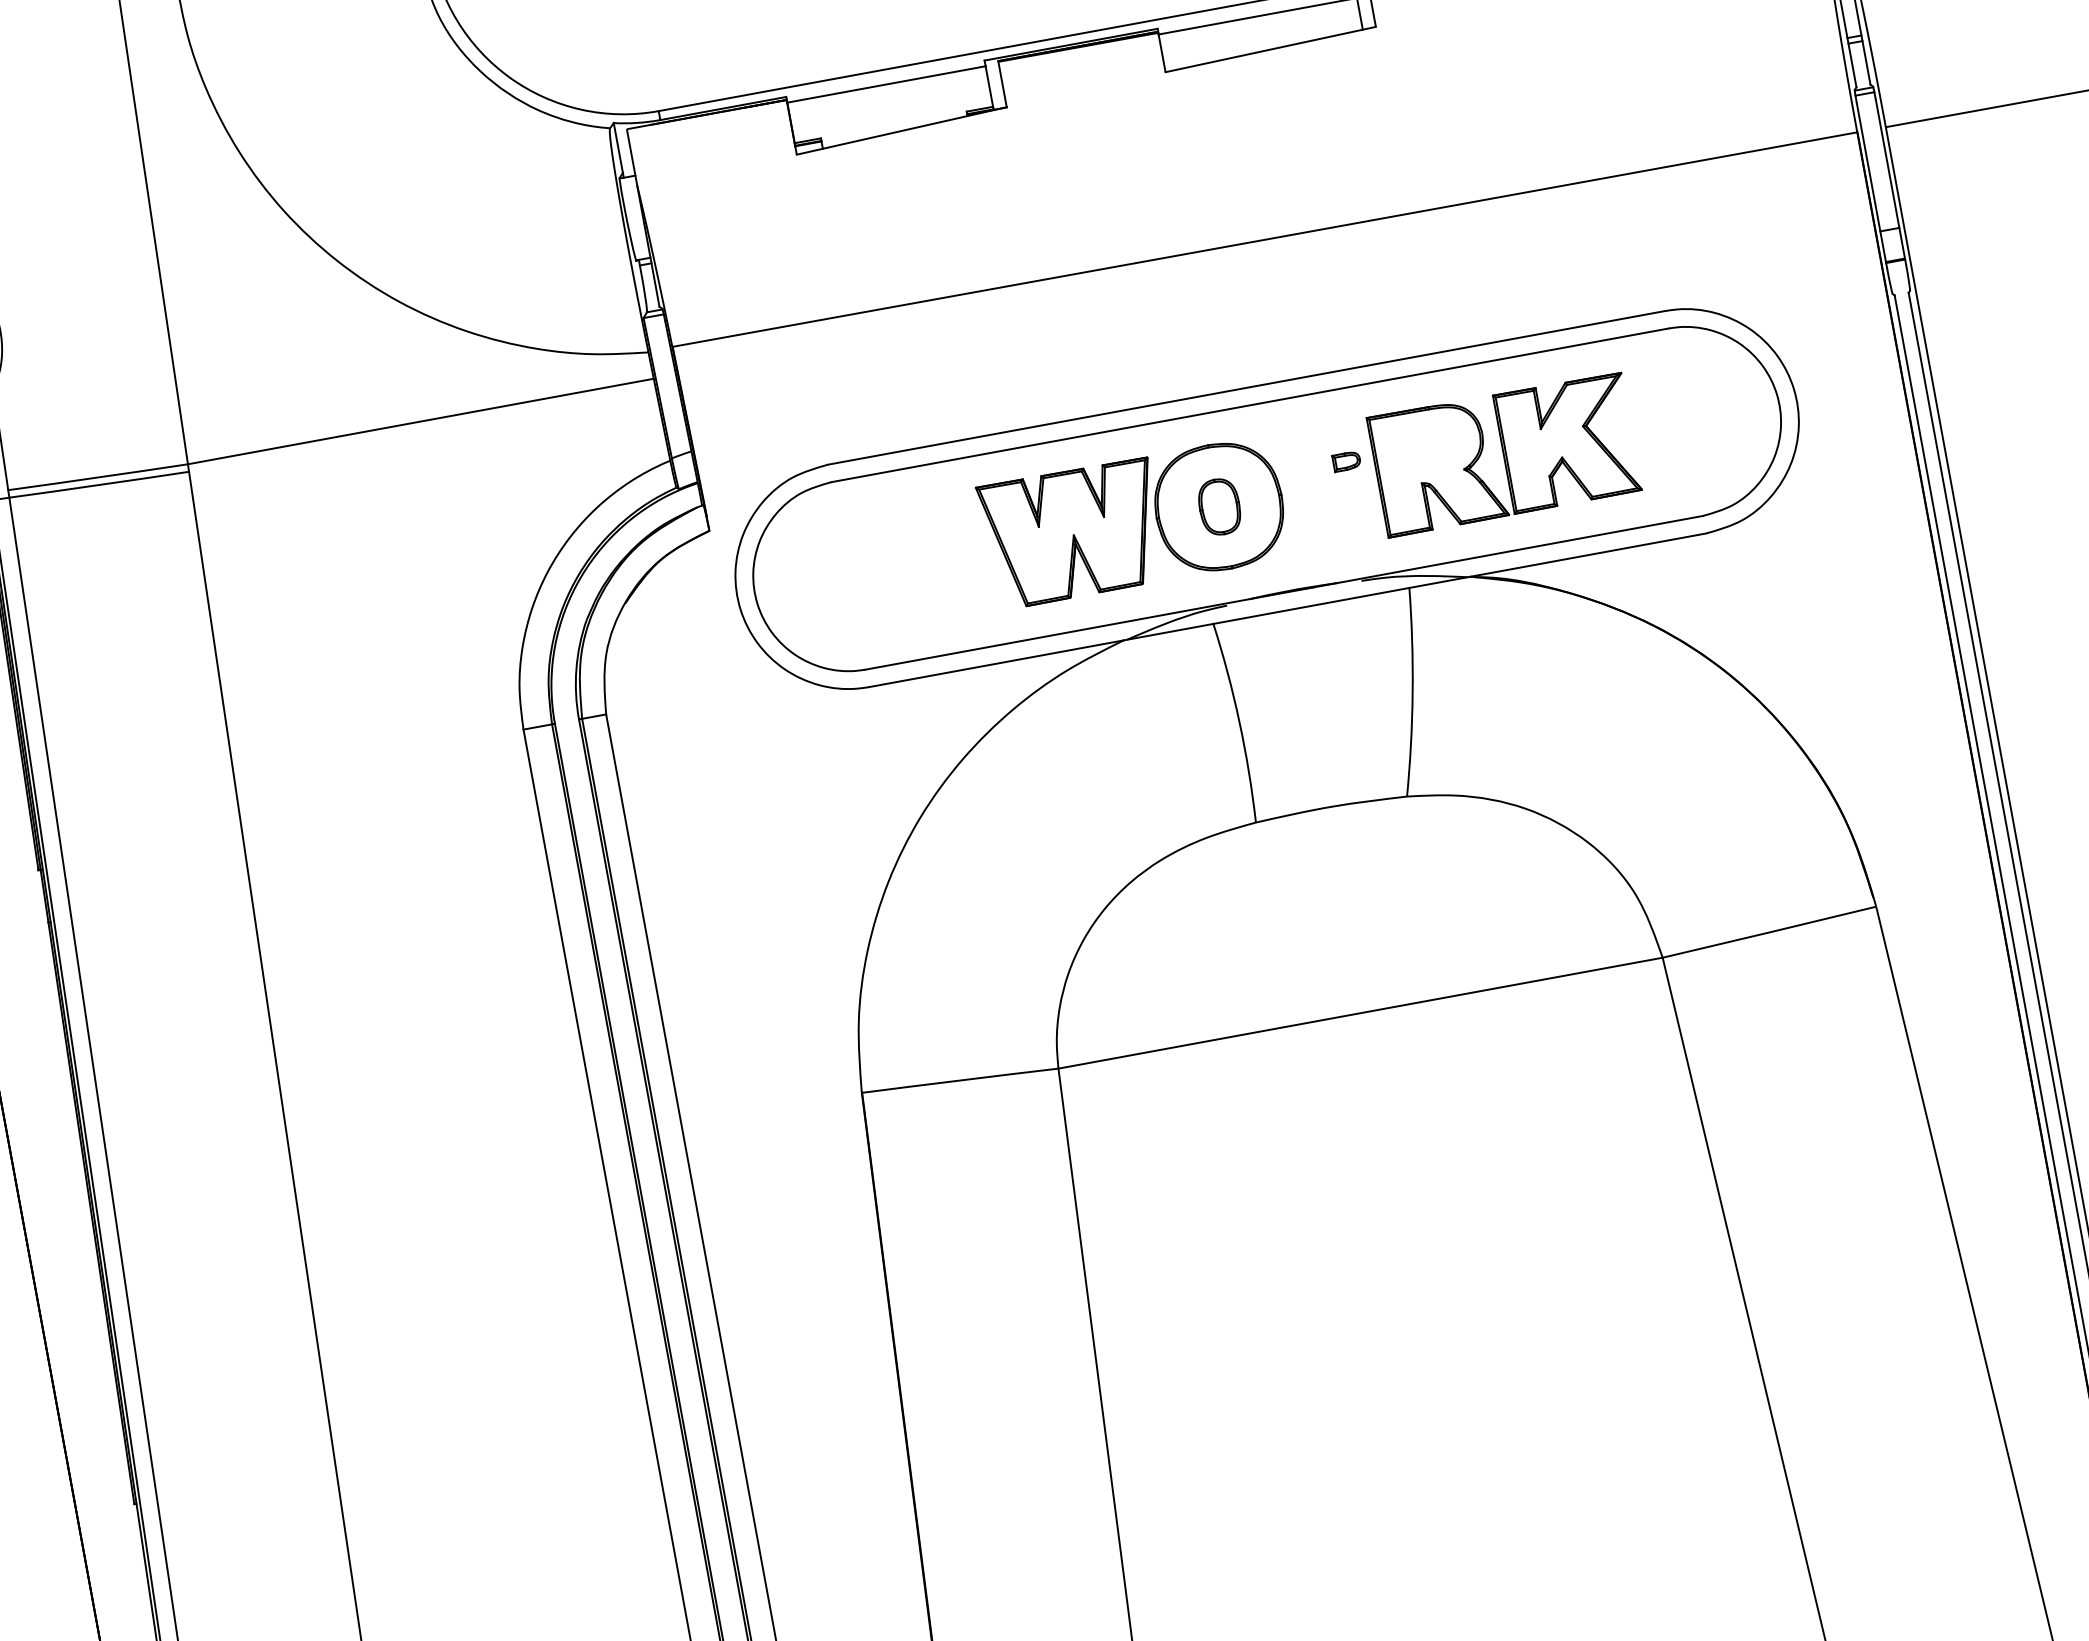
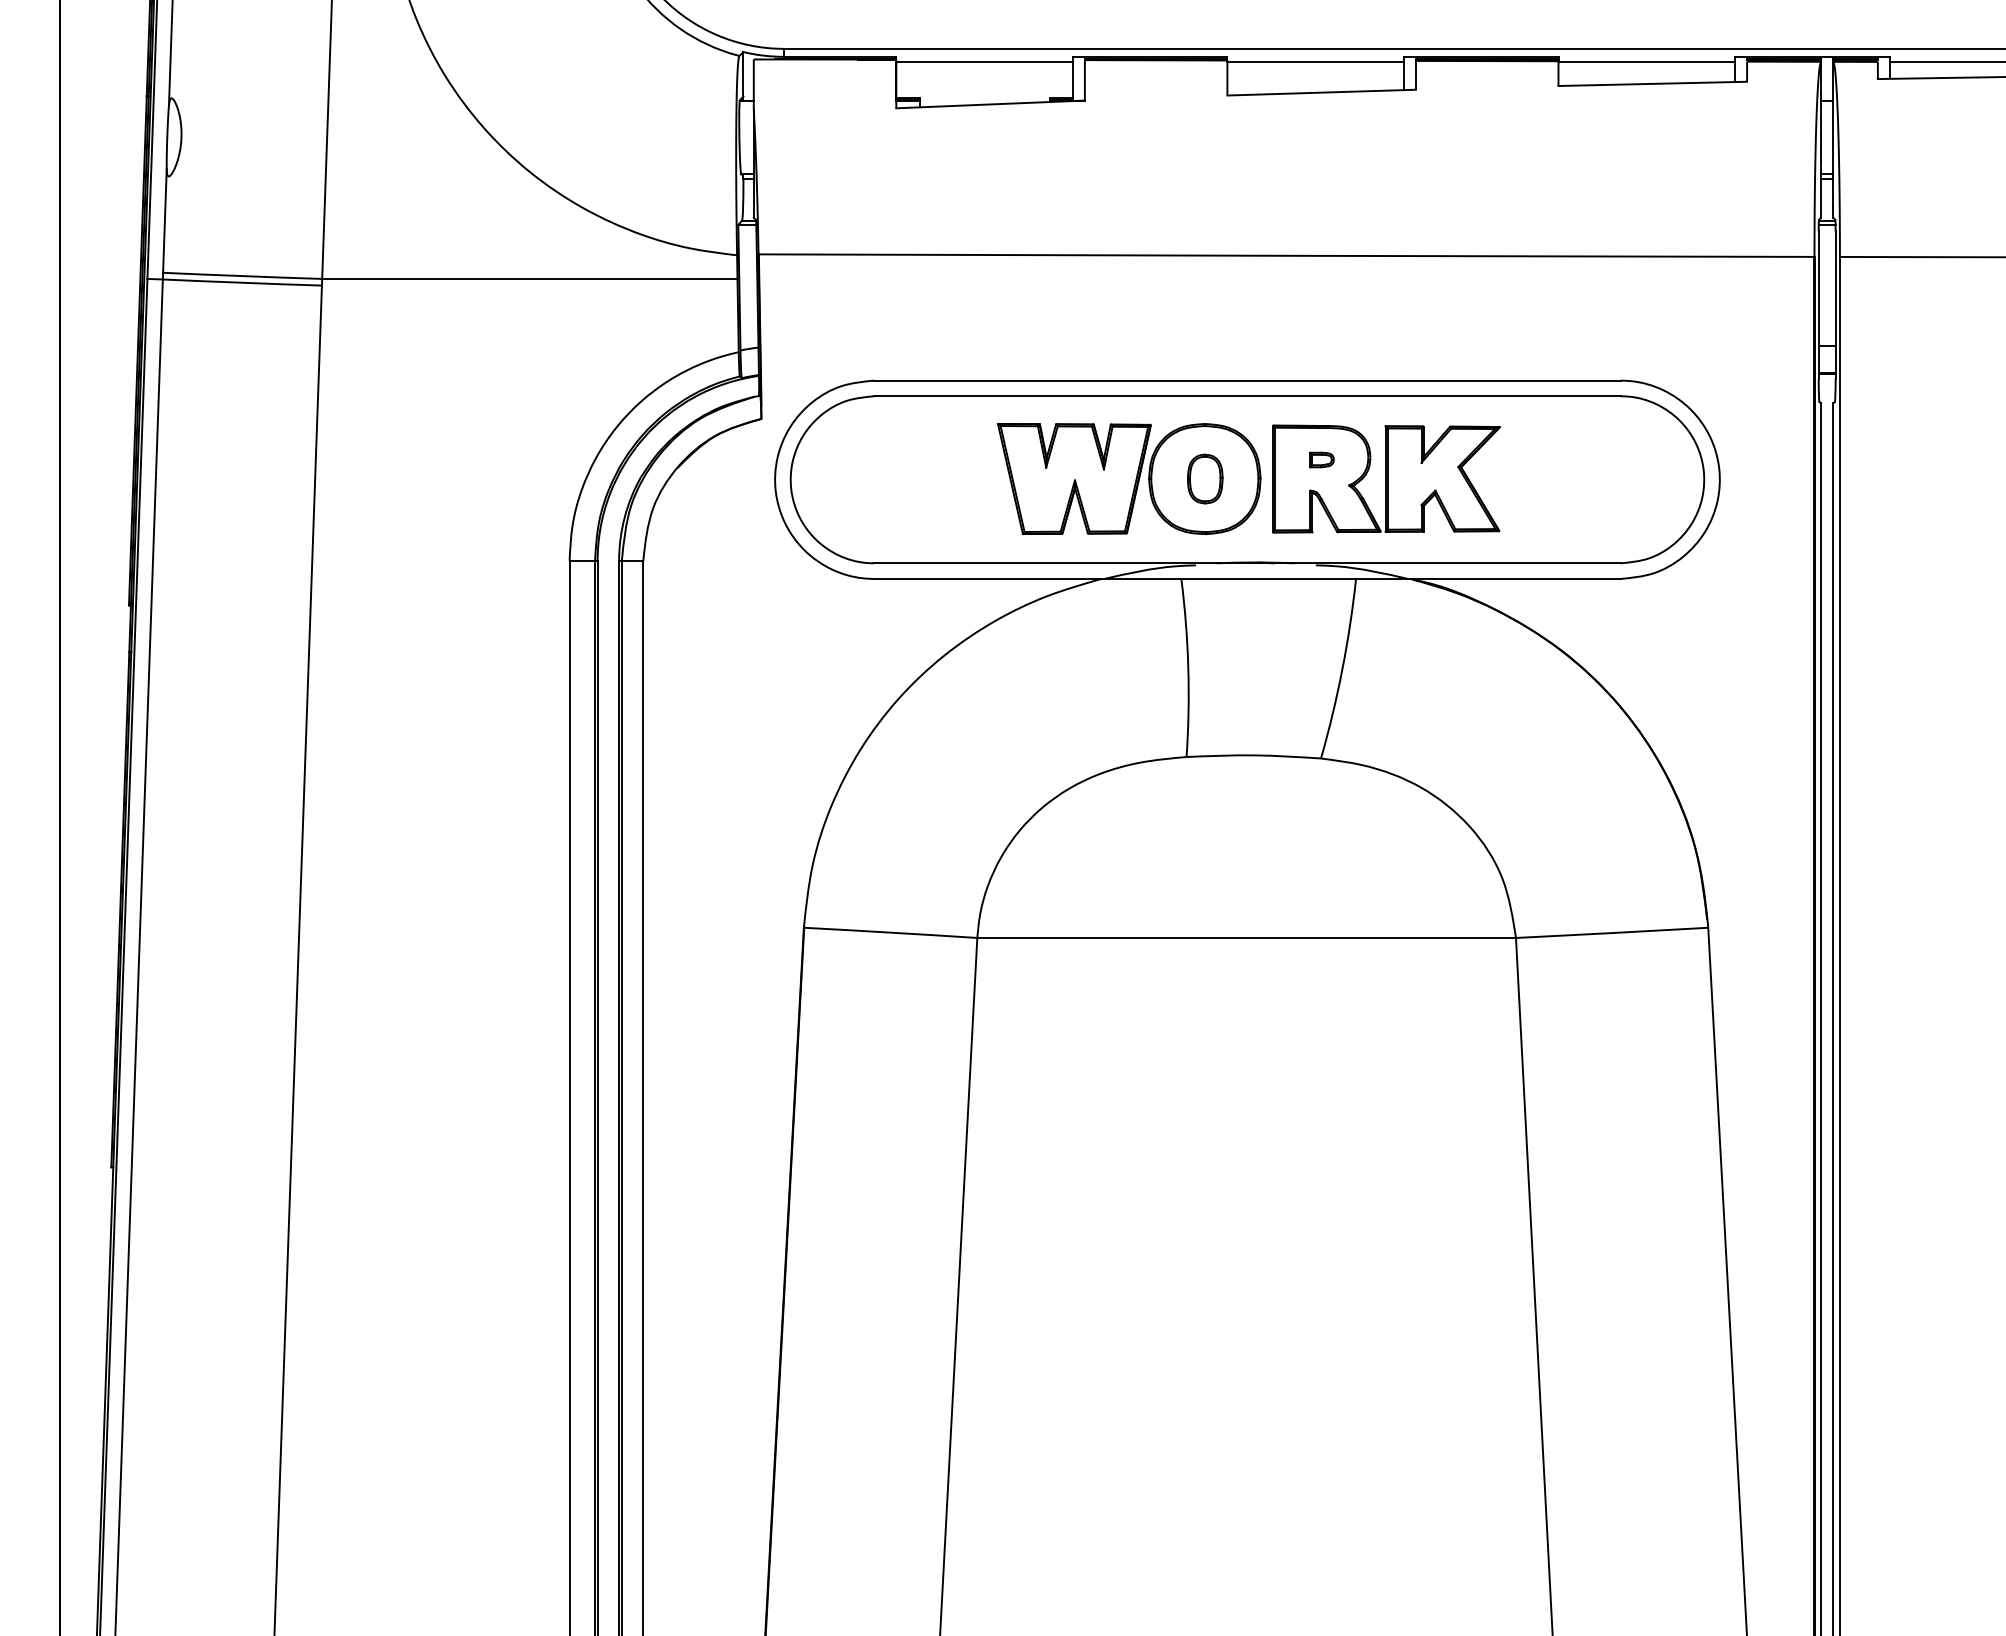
part: (1504, 453) -> (1386, 478), moved

